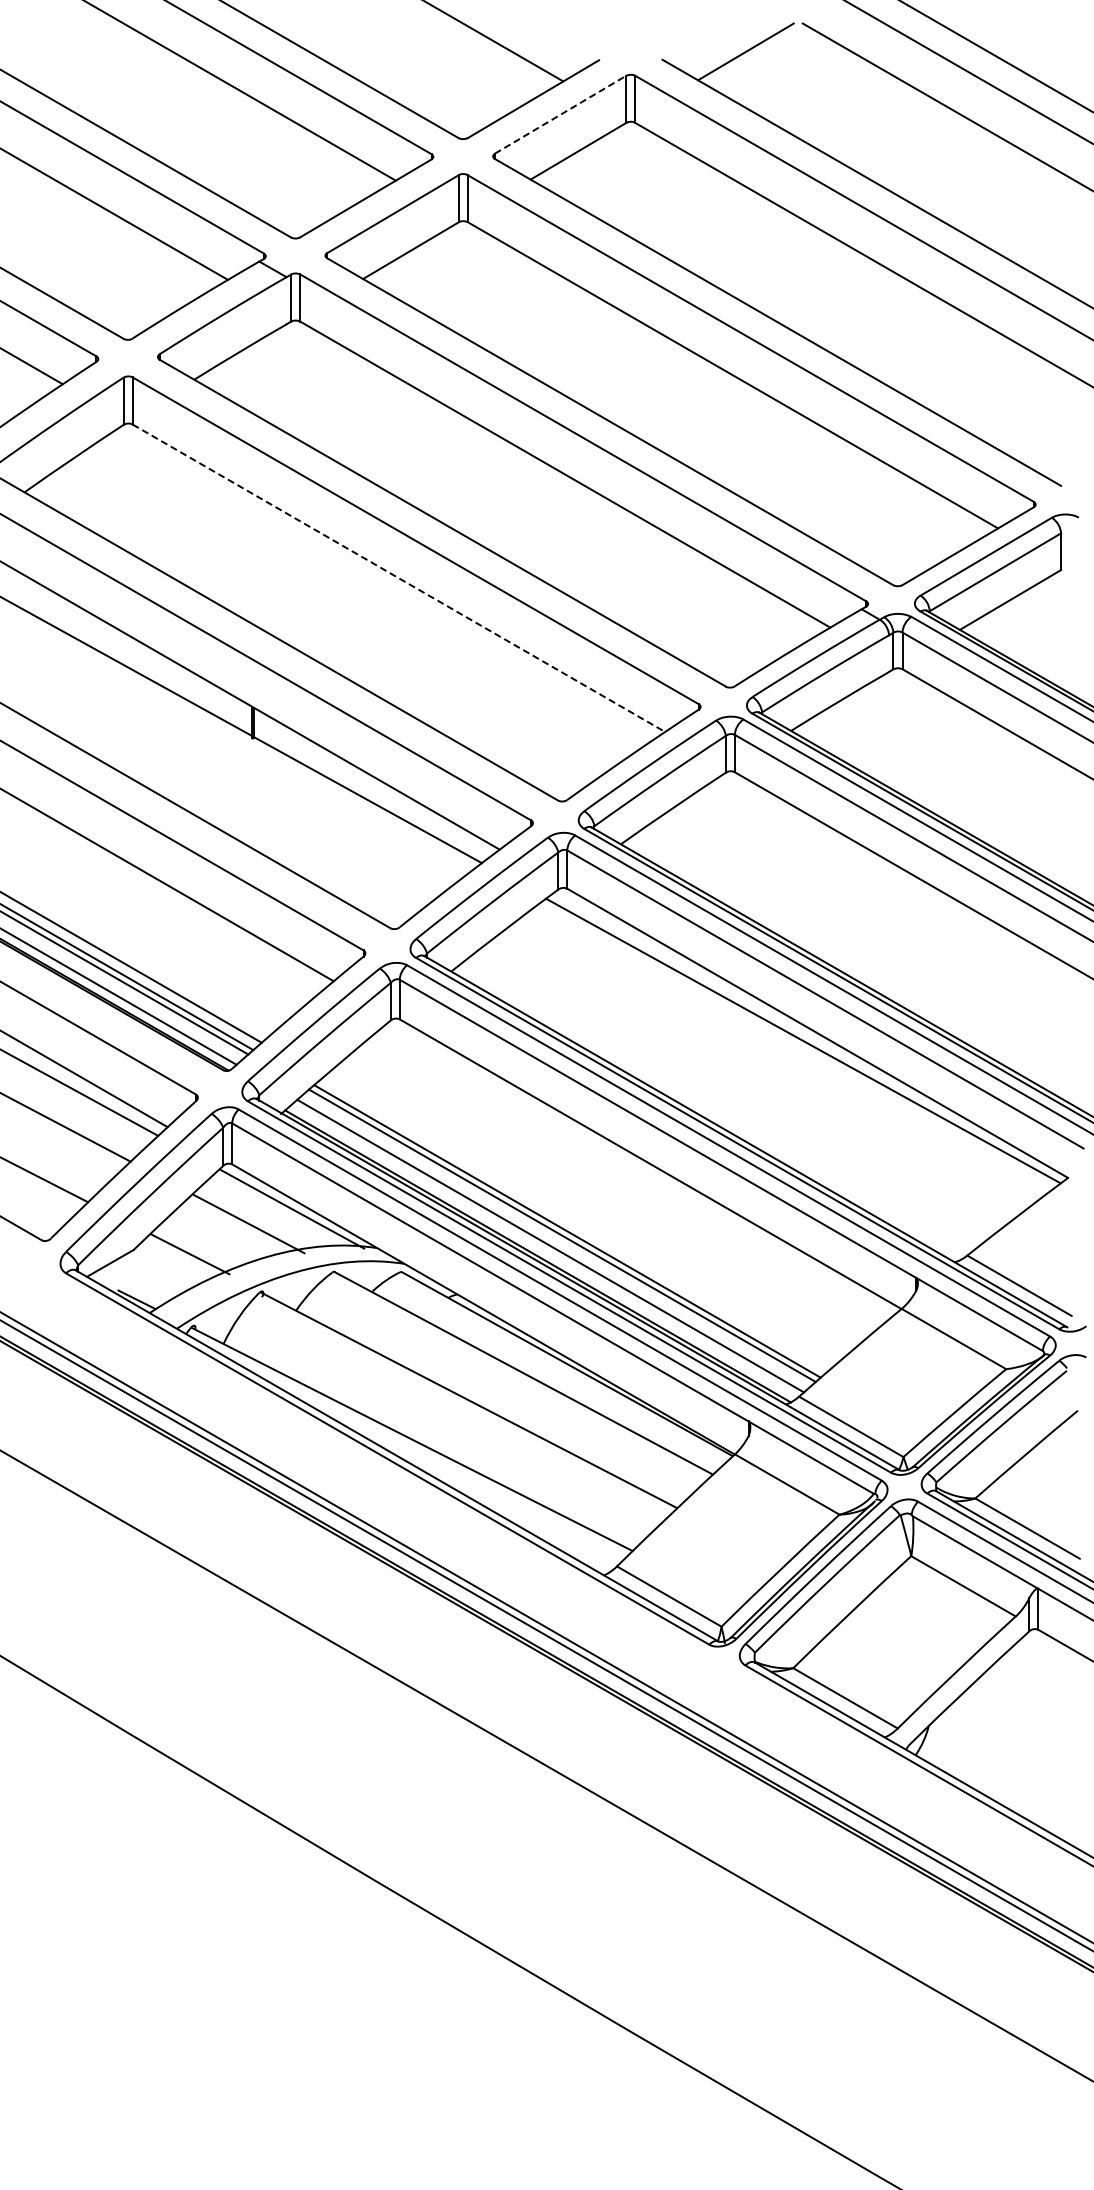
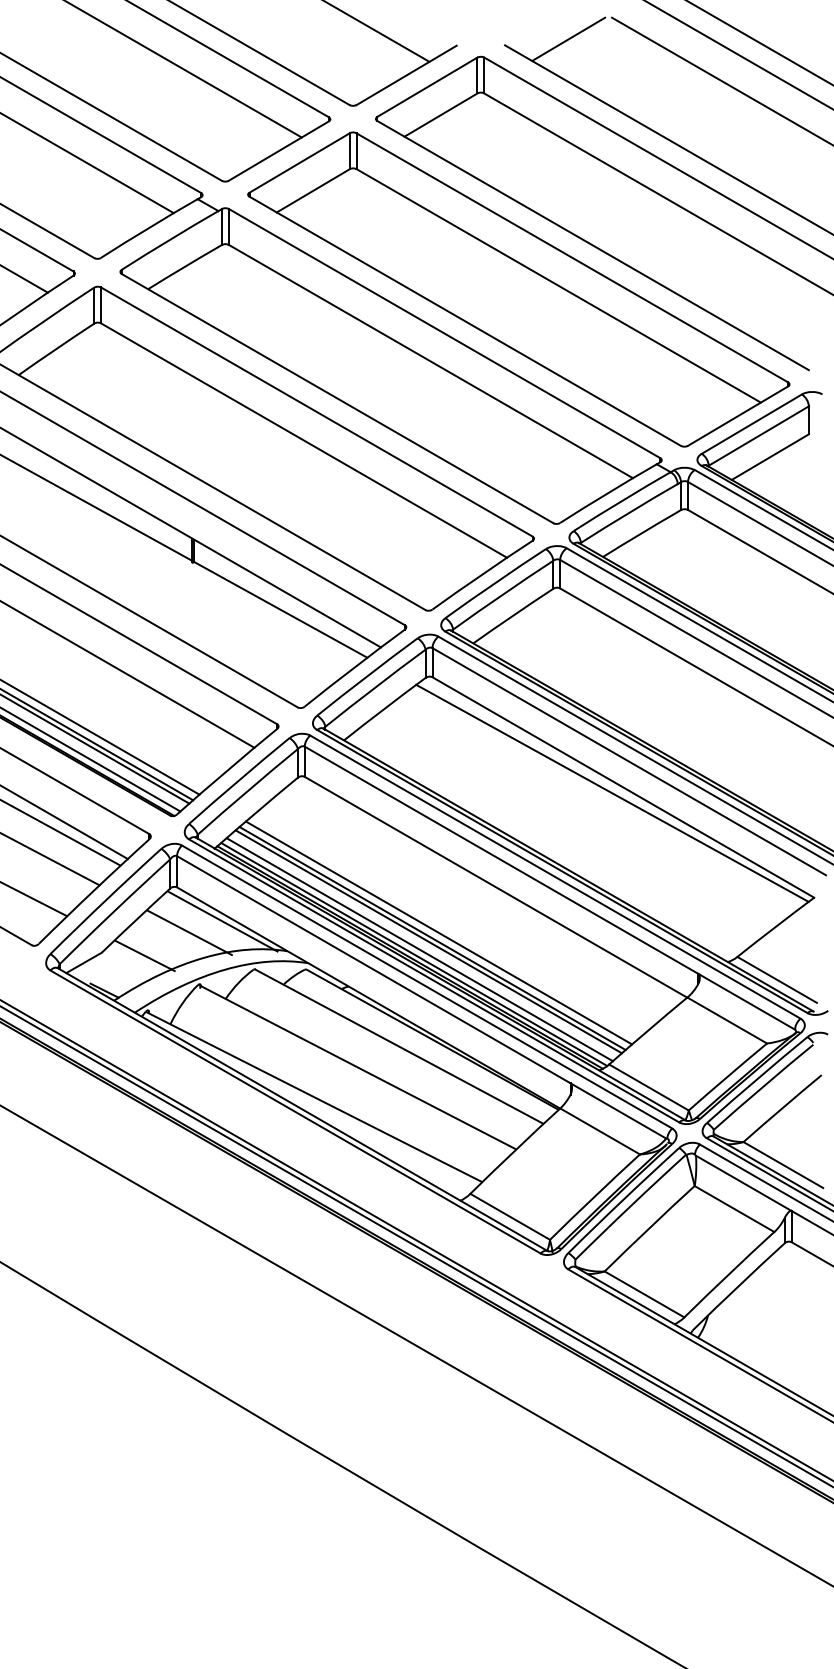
line: (561, 114) -> (428, 87), dashed -> solid
line: (399, 578) -> (304, 440), dashed -> solid
line: (575, 1223) -> (438, 932), added
line: (543, 1252) -> (414, 954), added

